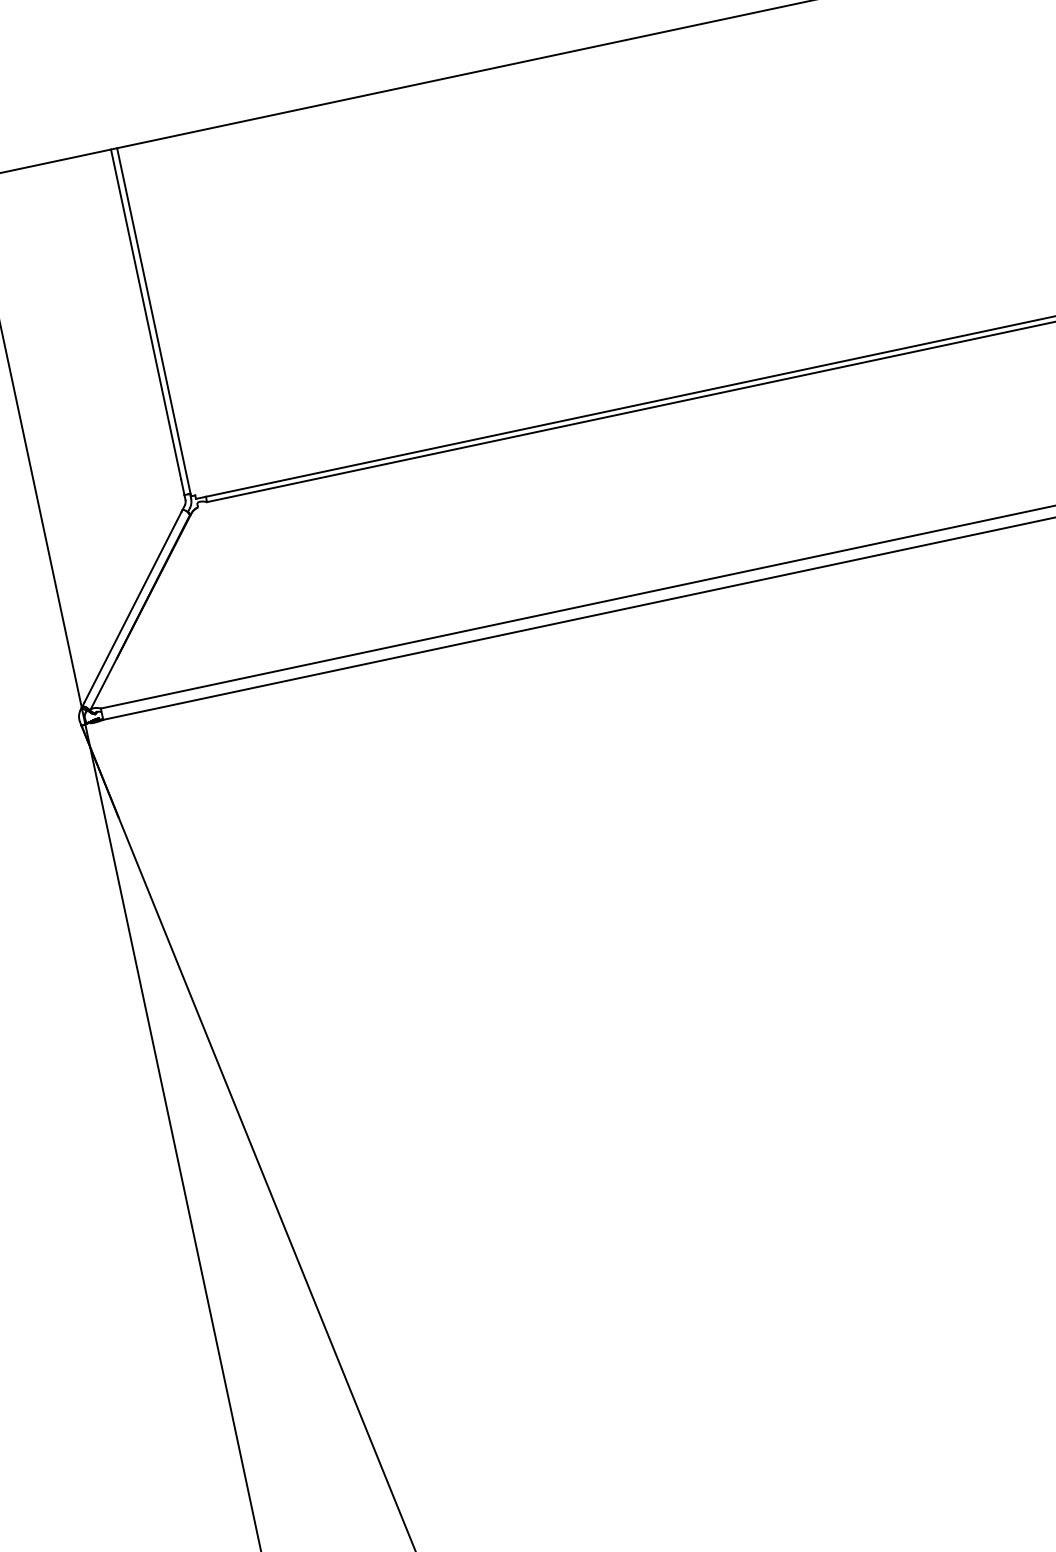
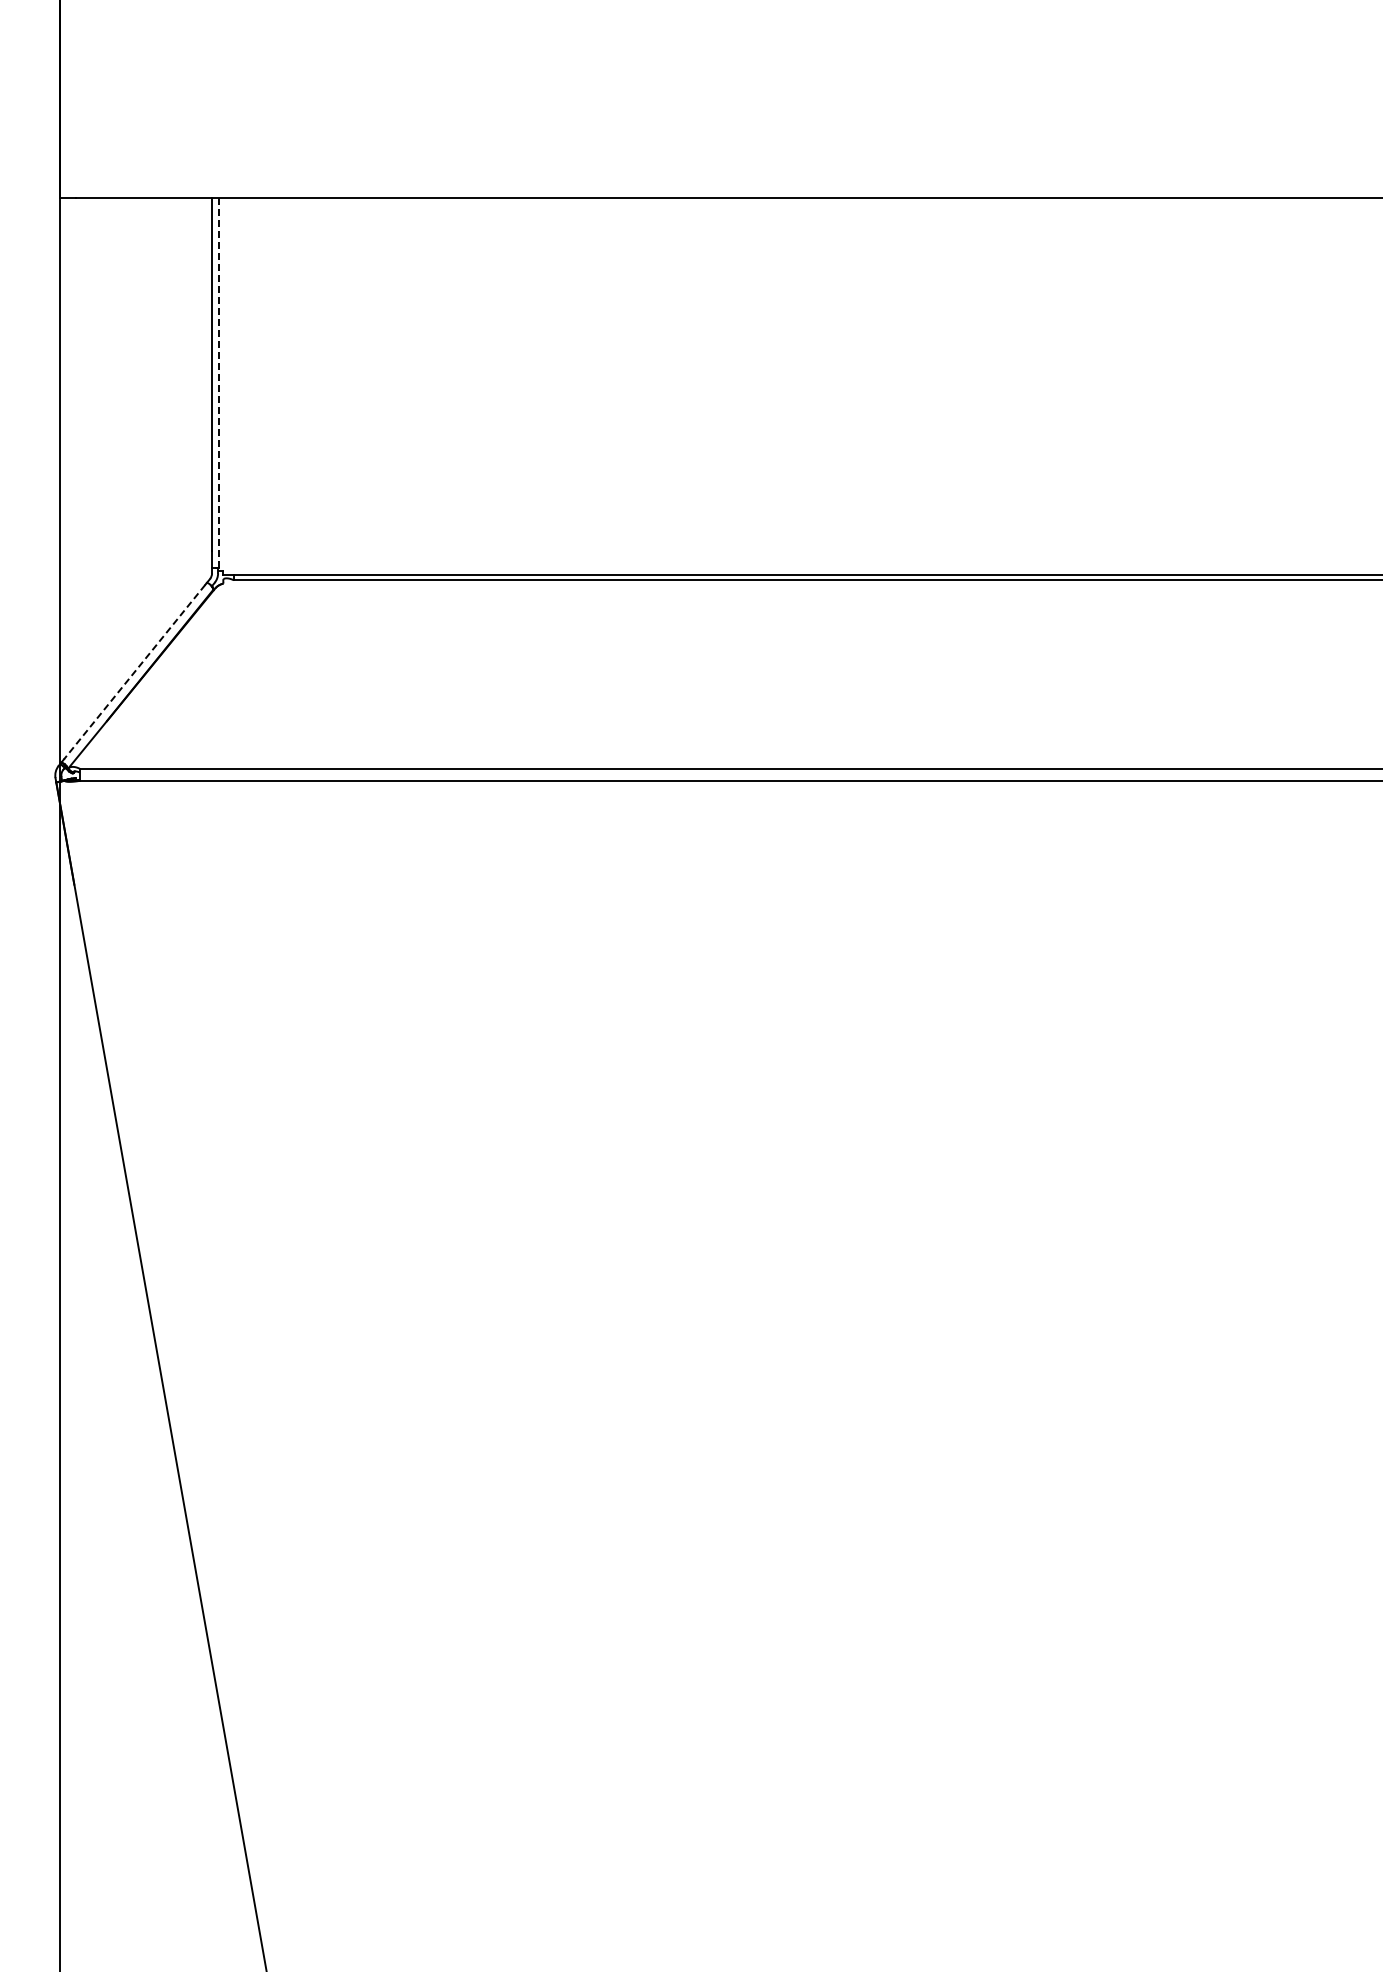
line: (154, 322) -> (218, 384), solid -> dashed
line: (132, 607) -> (134, 672), solid -> dashed

